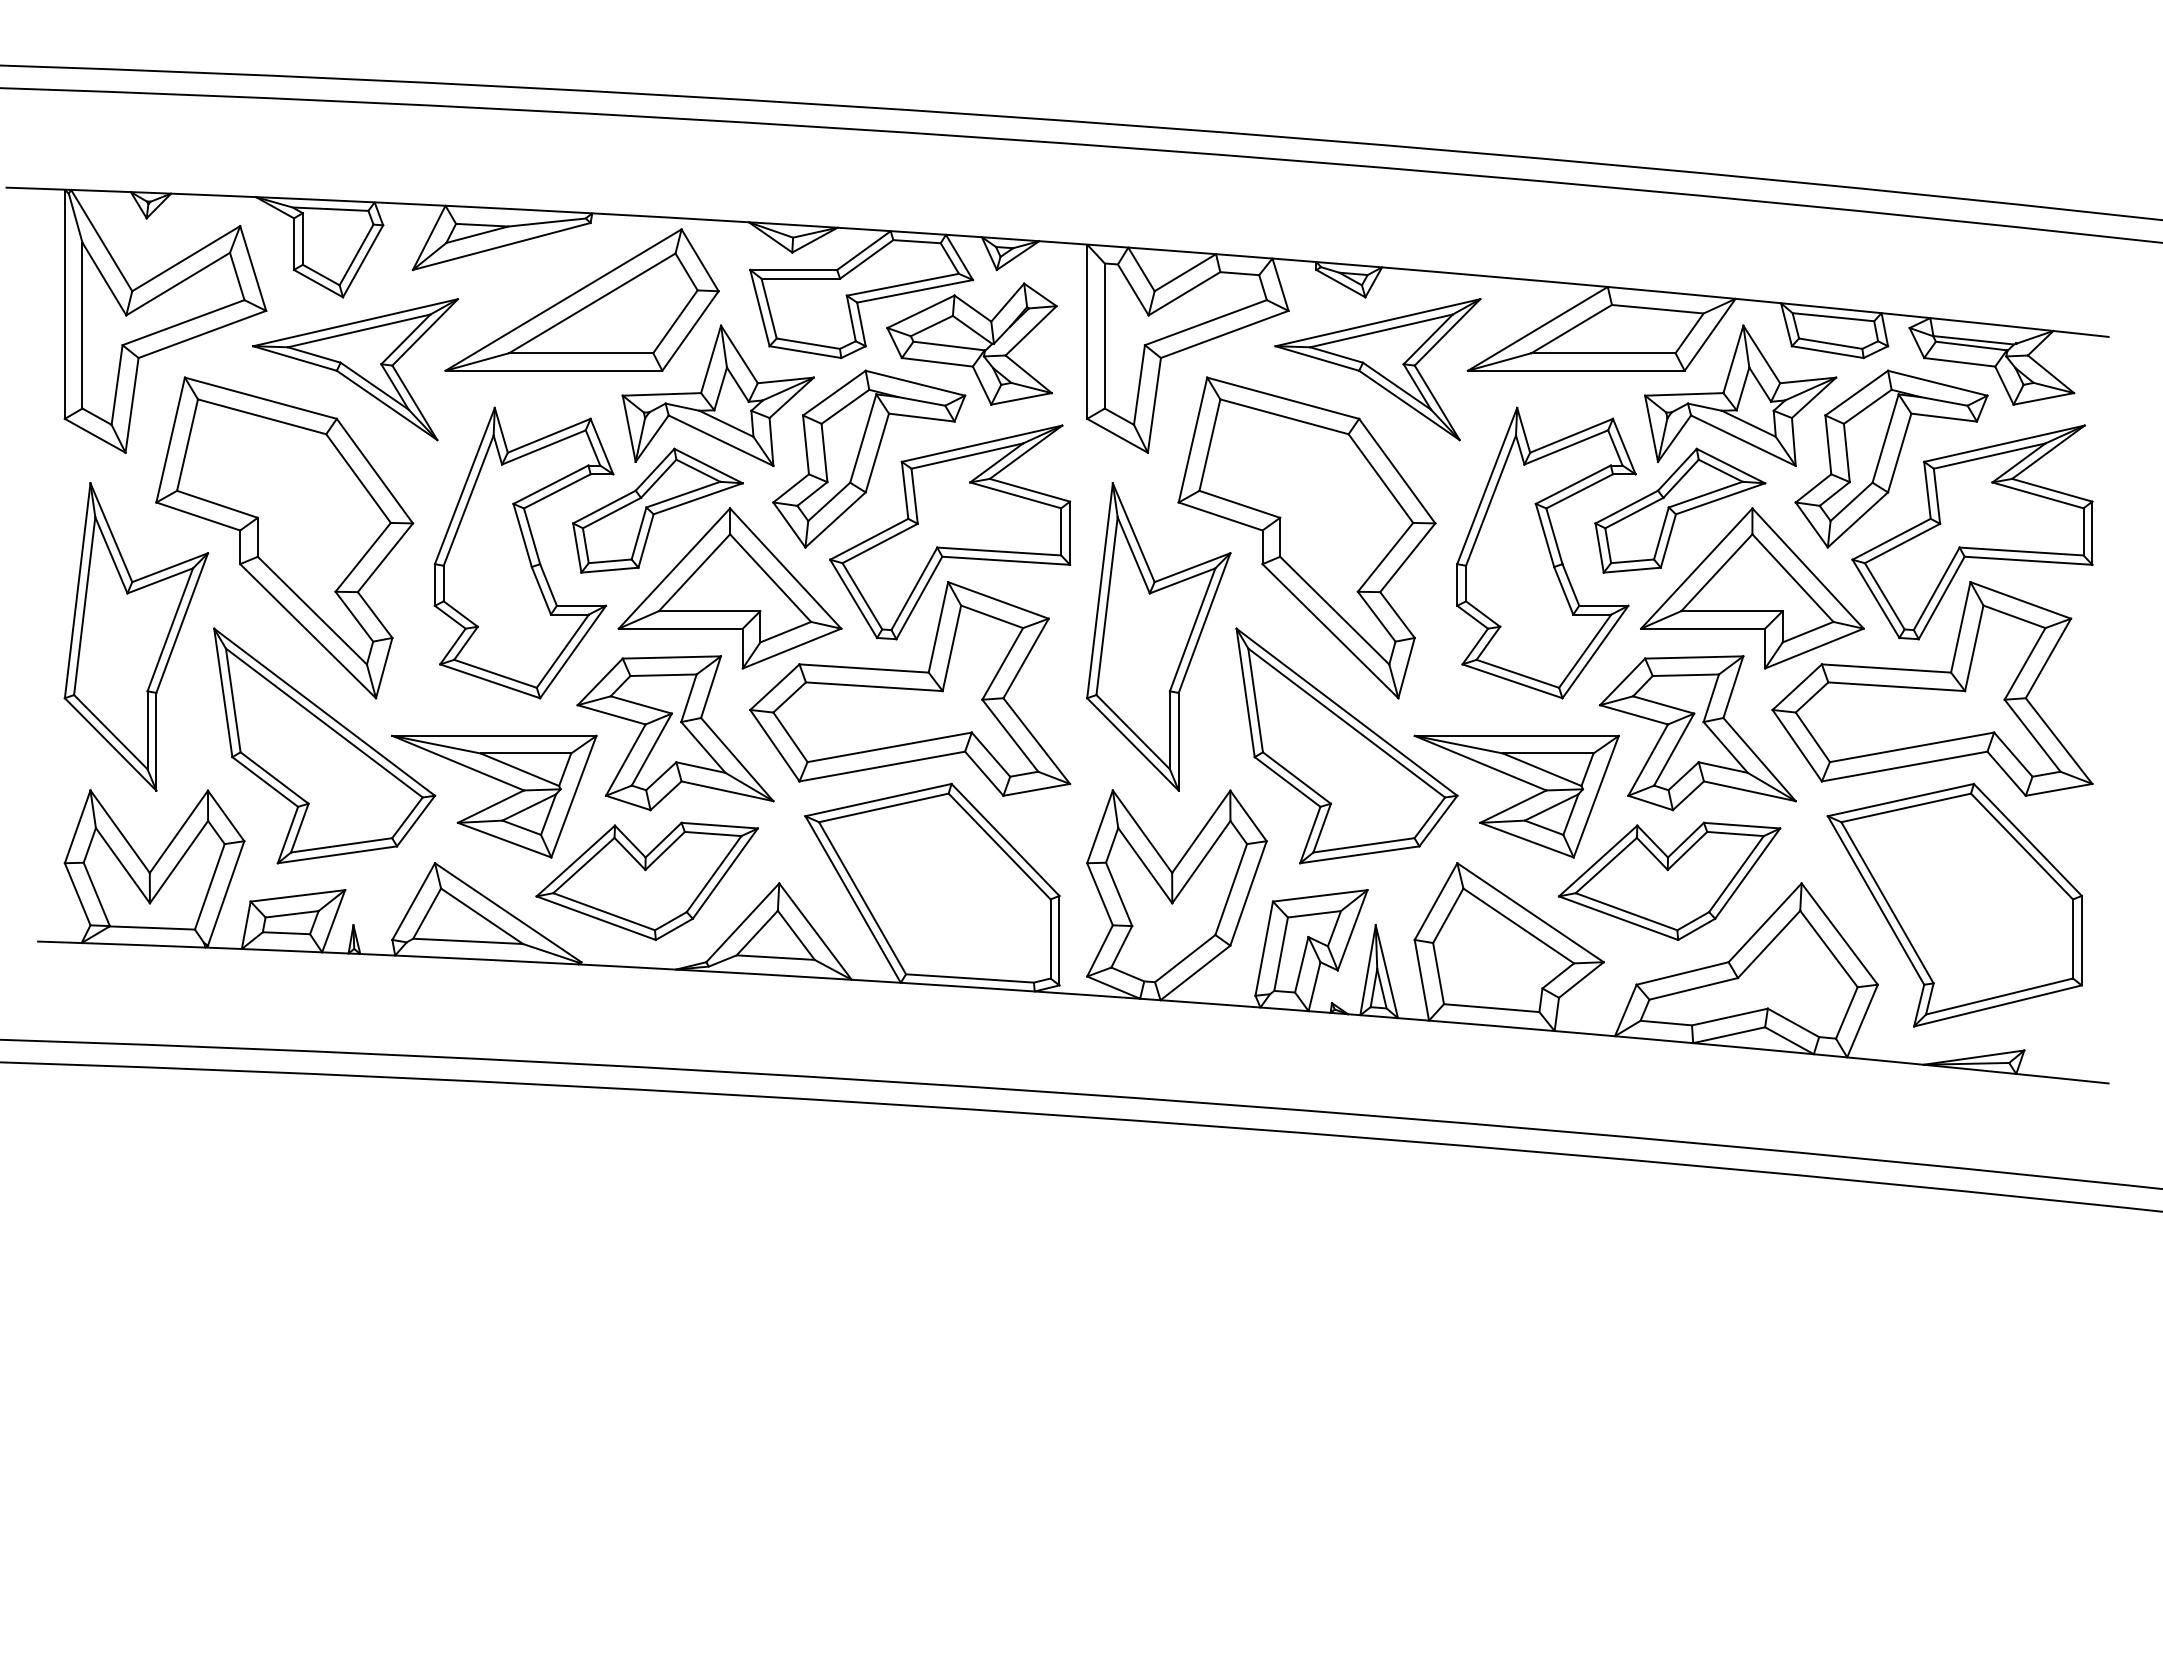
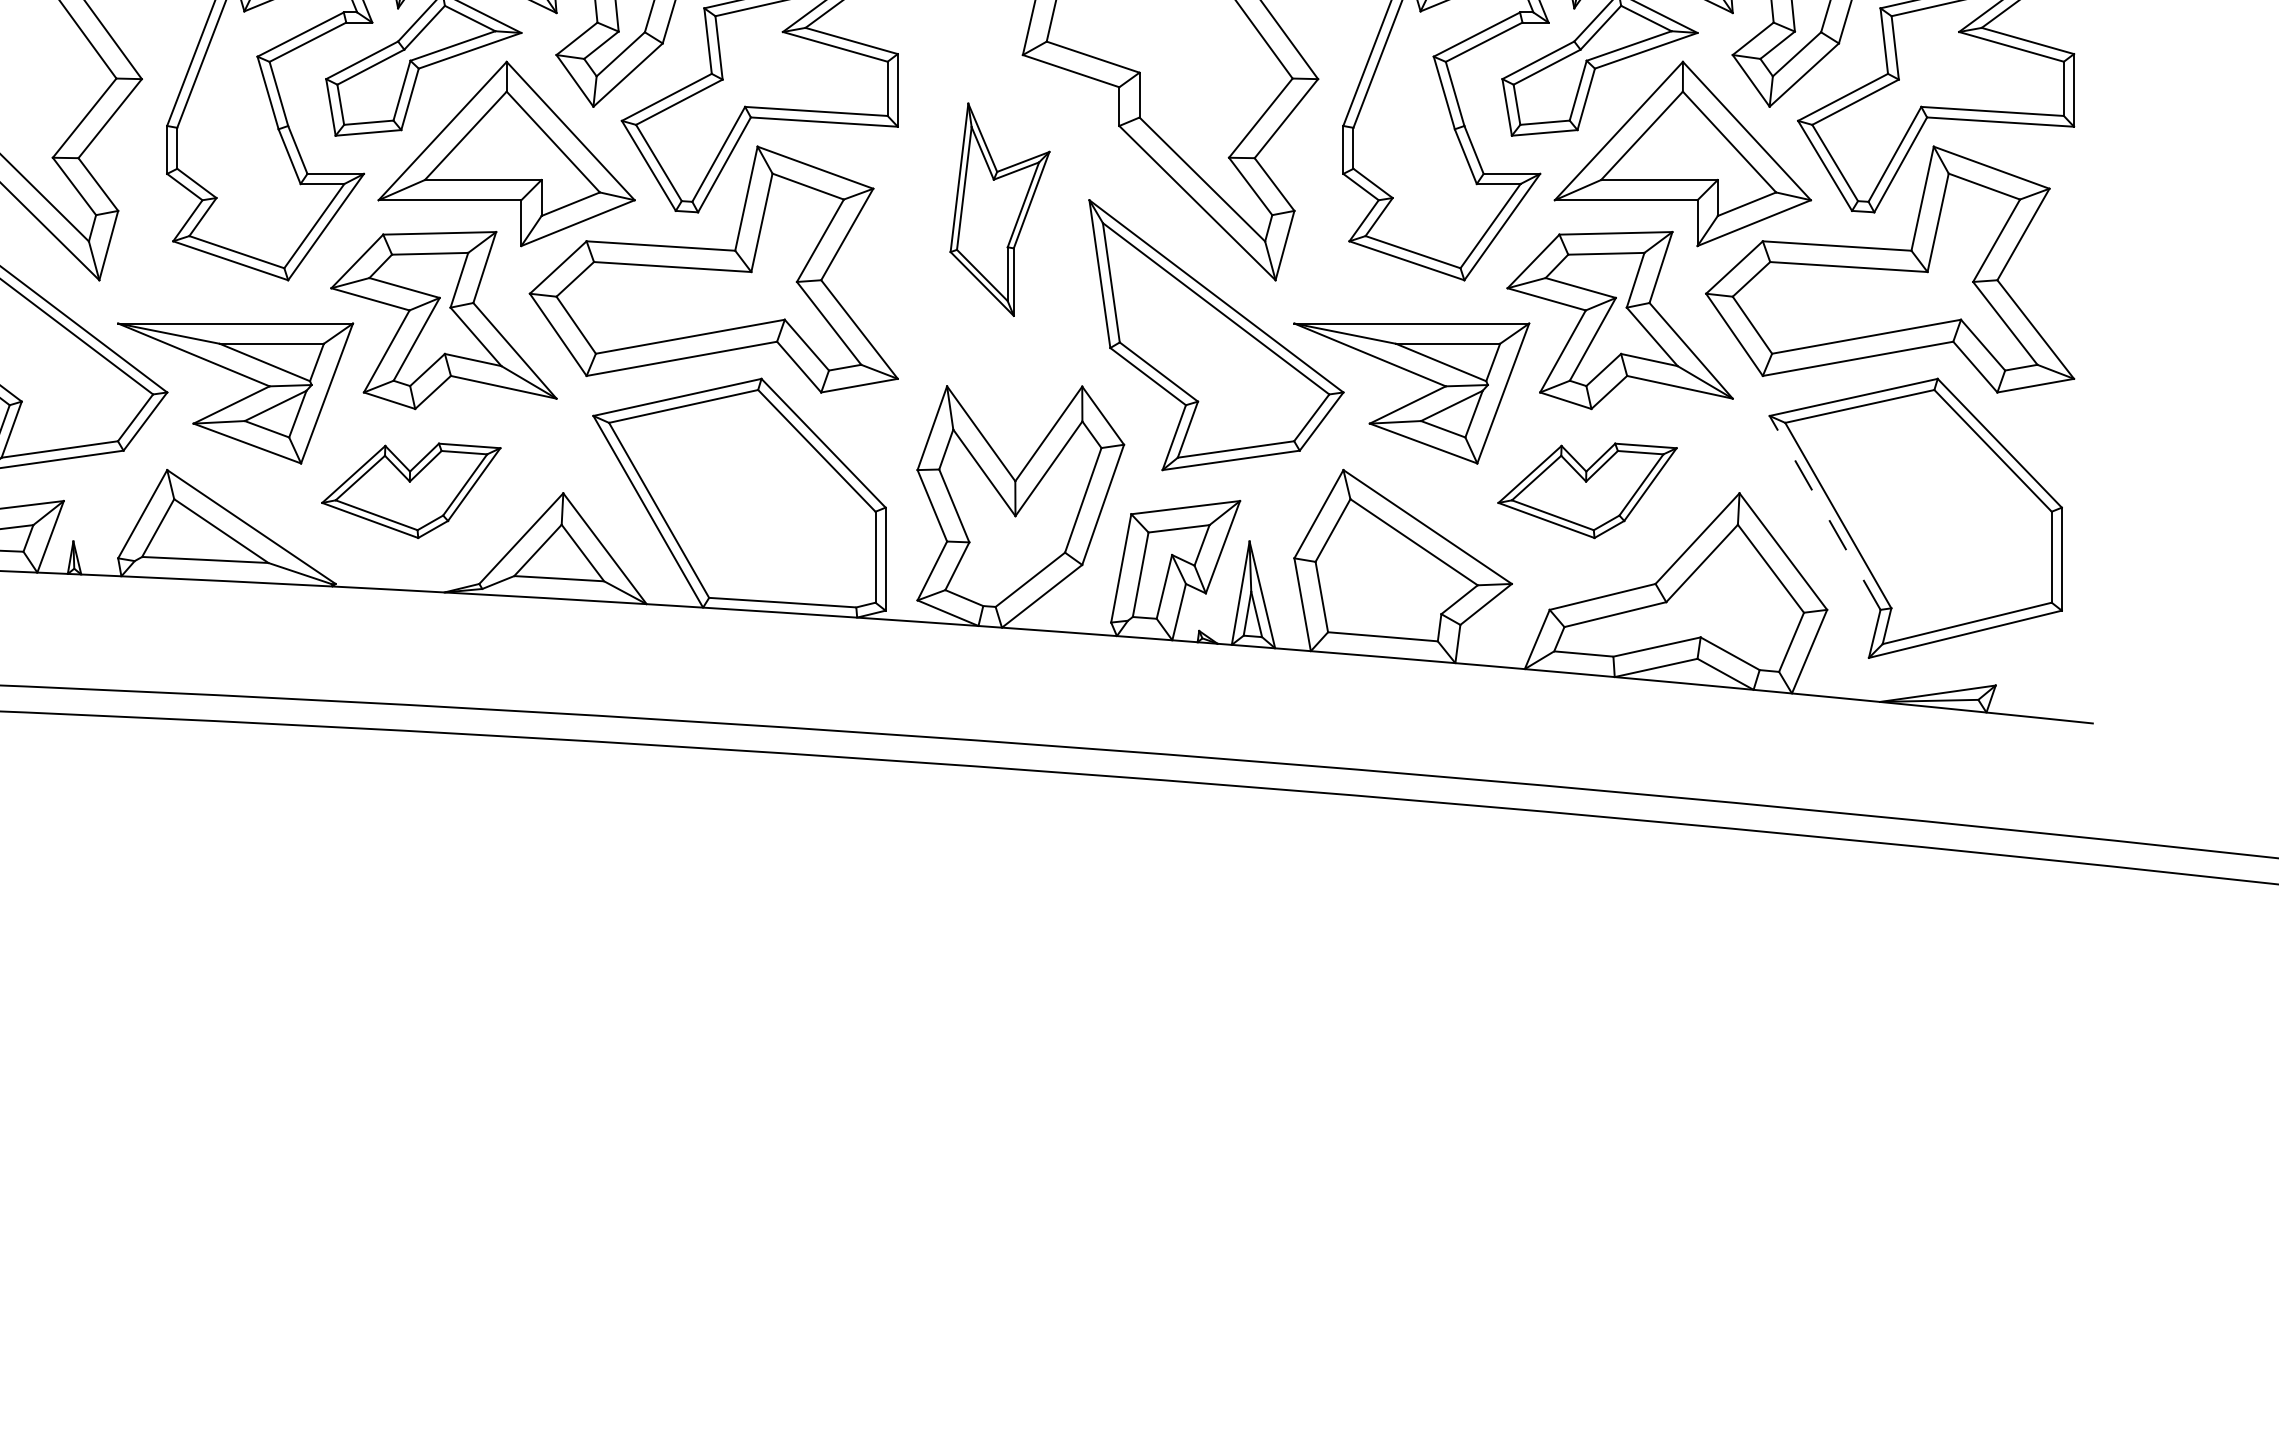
part: (1158, 636) -> (999, 209), size x0.6
part: (646, 880) -> (410, 489), size x0.7
part: (1669, 880) -> (1587, 489), size x0.7
line: (1875, 900) -> (1824, 512), solid -> dashed

